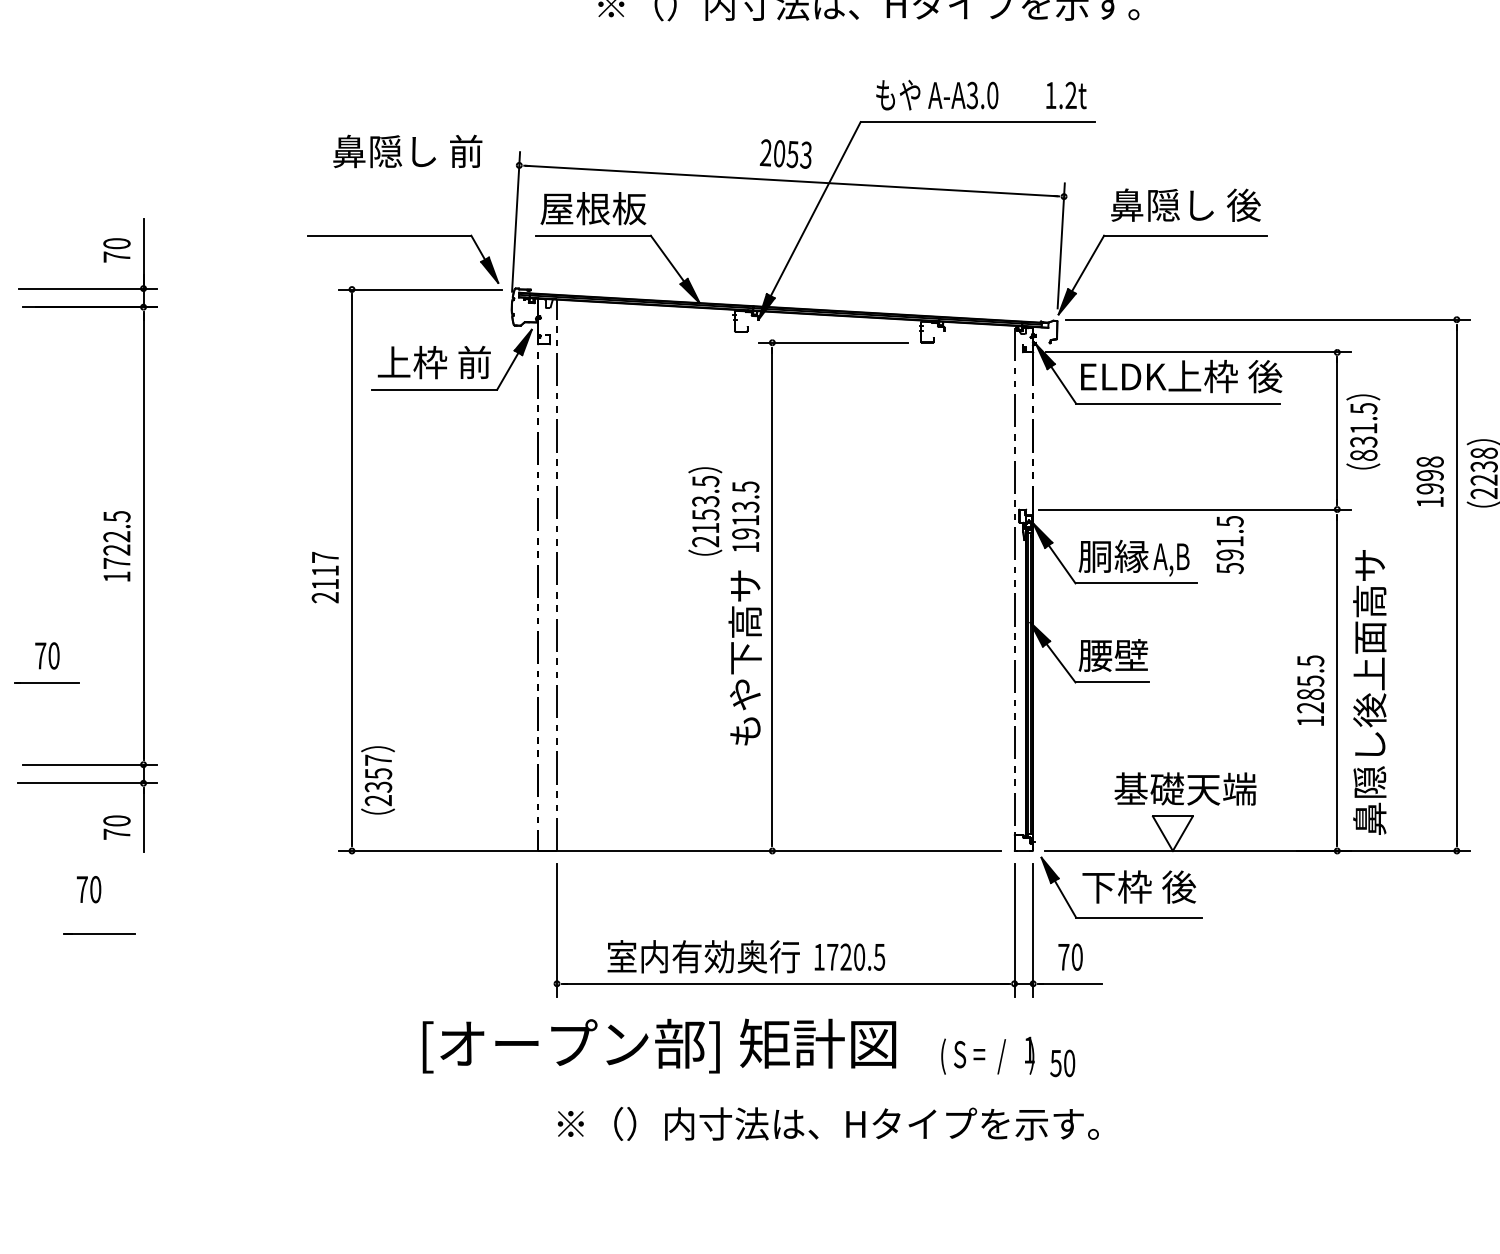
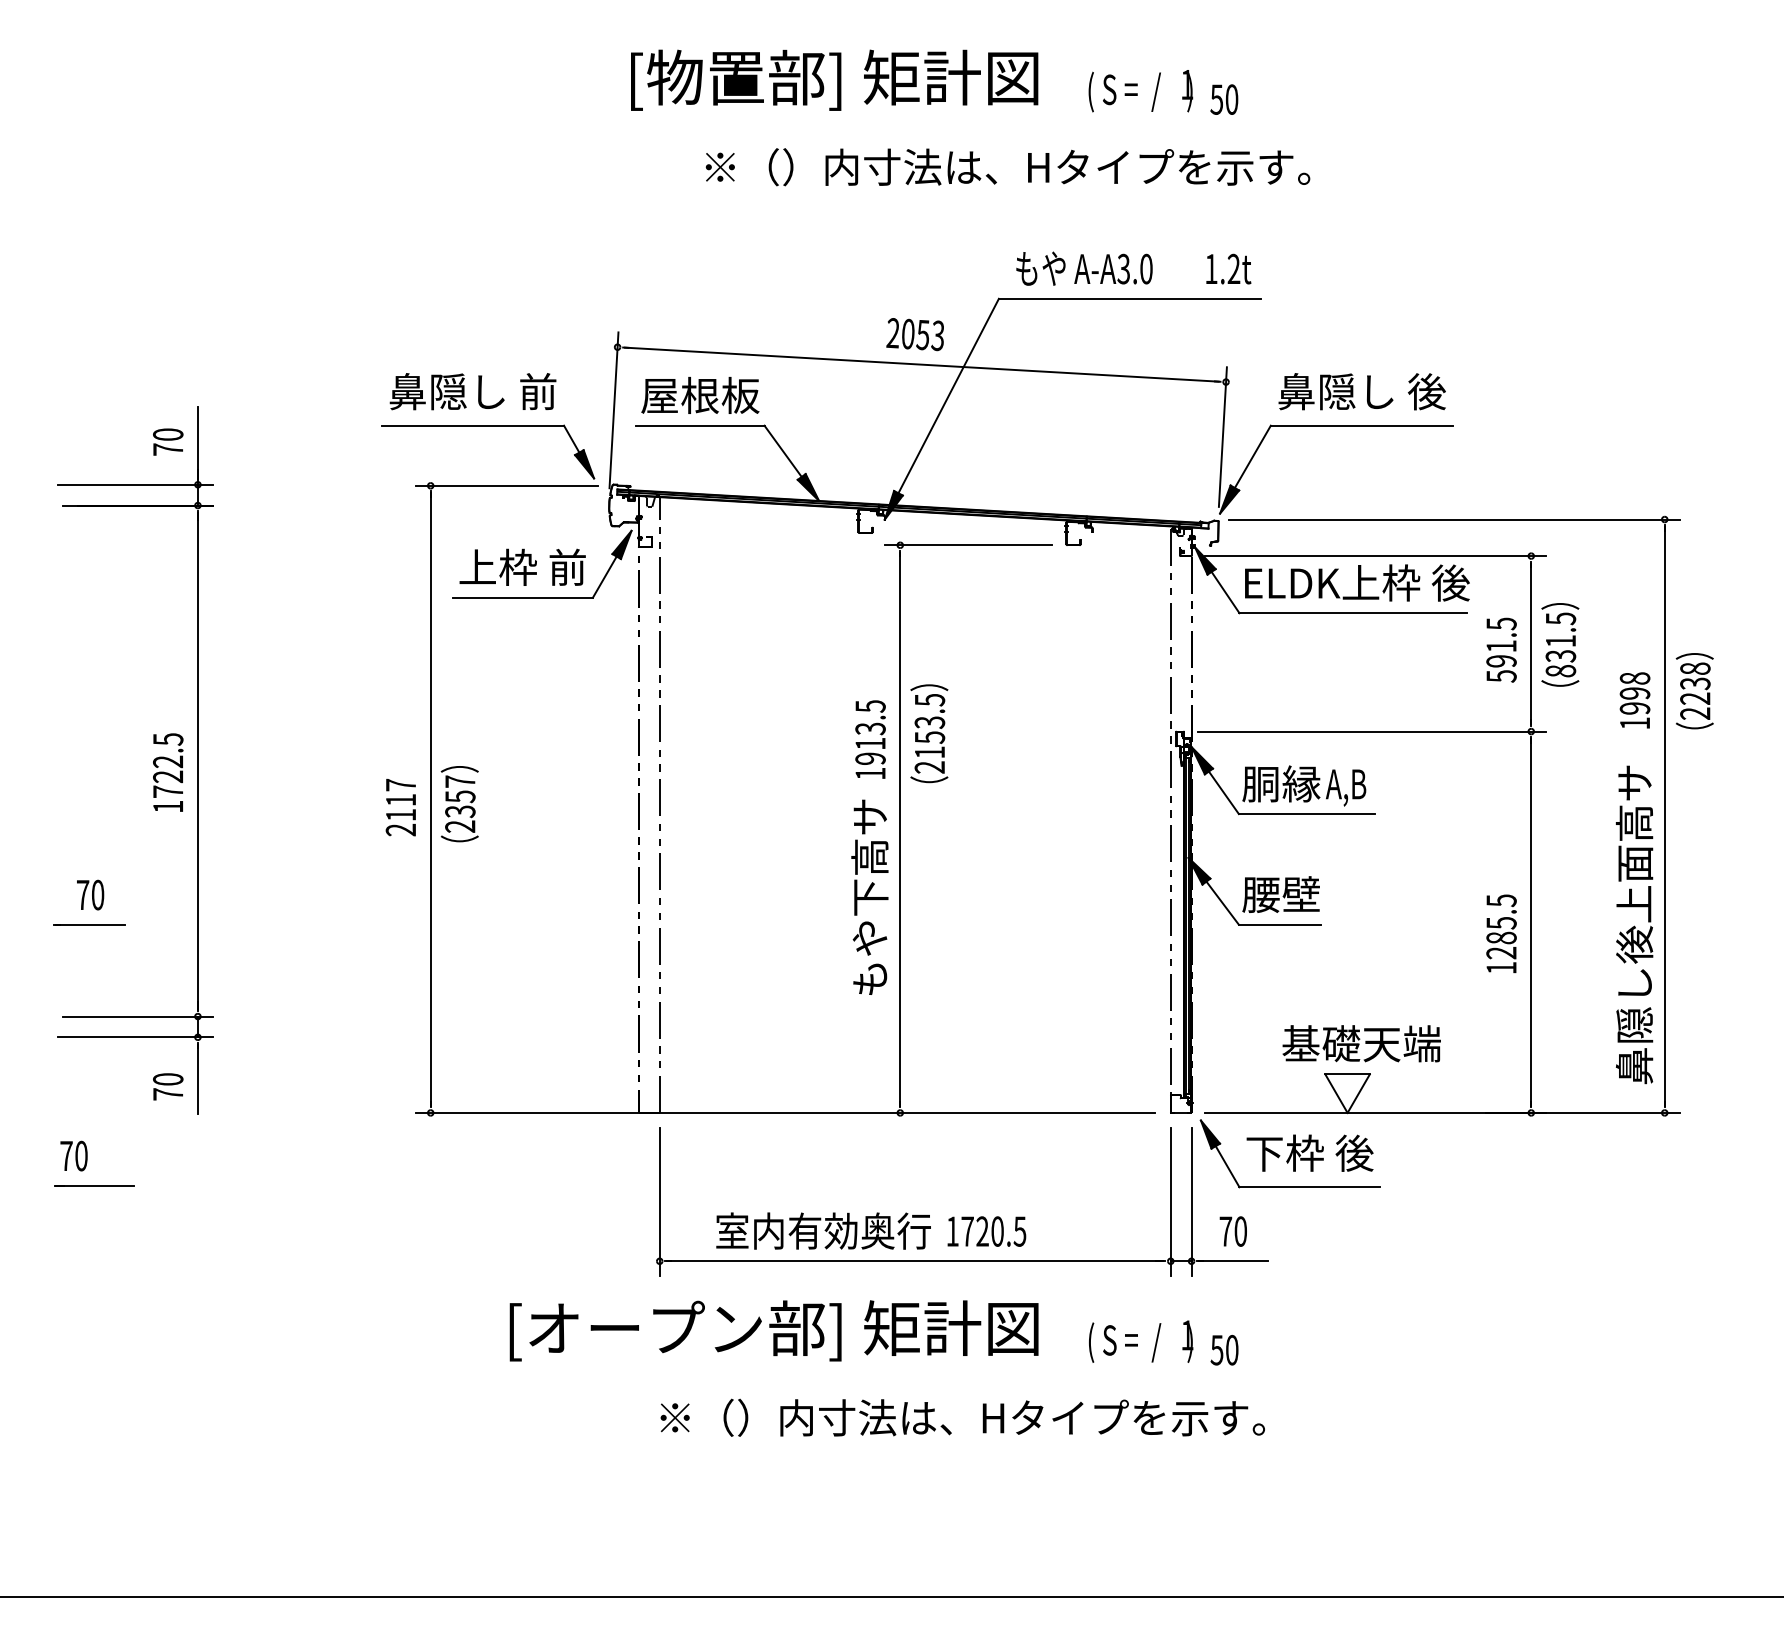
text: (407, 151) -> (472, 391), moved
text: (705, 511) -> (929, 733), moved
text: (1230, 544) -> (1501, 649), moved
text: (1369, 692) -> (1634, 924), moved
text: (377, 780) -> (459, 804), moved
text: (88, 889) -> (73, 1155), moved
line: (99, 933) -> (94, 1185), moved

